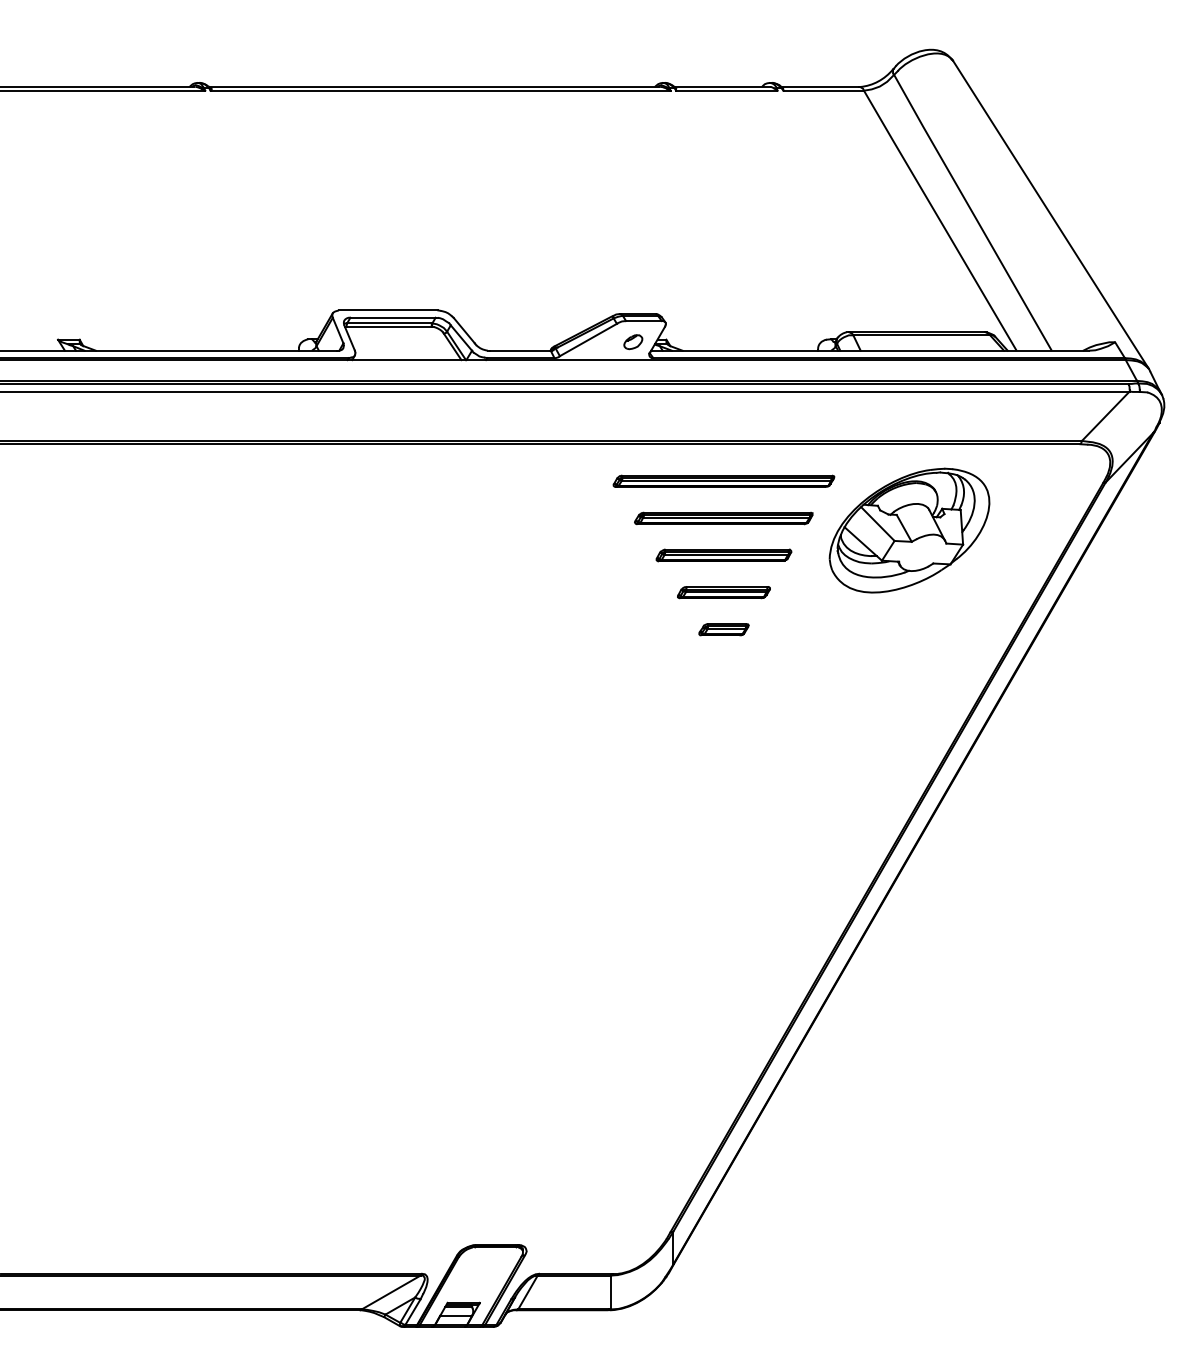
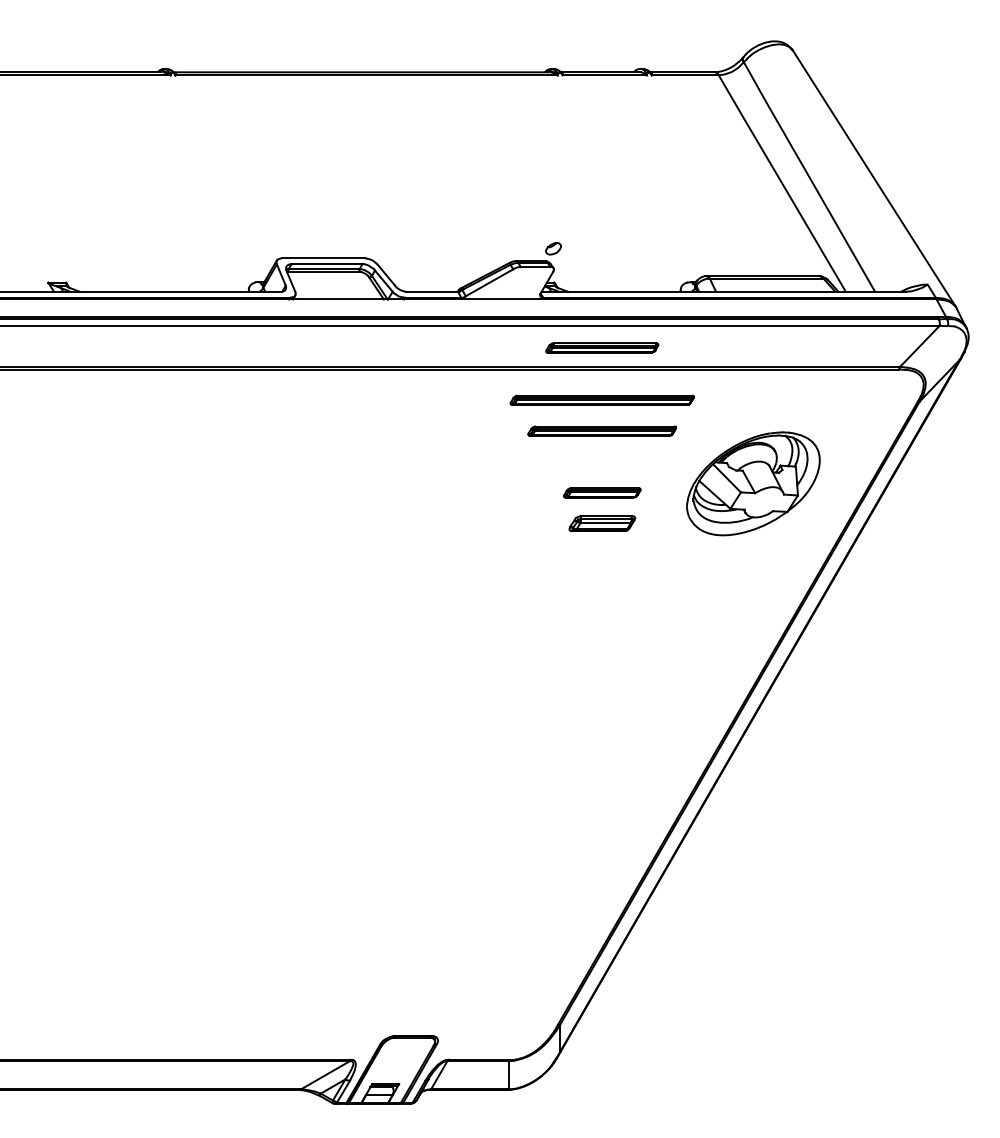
part: (633, 342) -> (553, 249), moved
part: (909, 530) -> (753, 483), moved
part: (723, 555) -> (601, 348), moved
part: (723, 629) -> (601, 523), size x1.6

